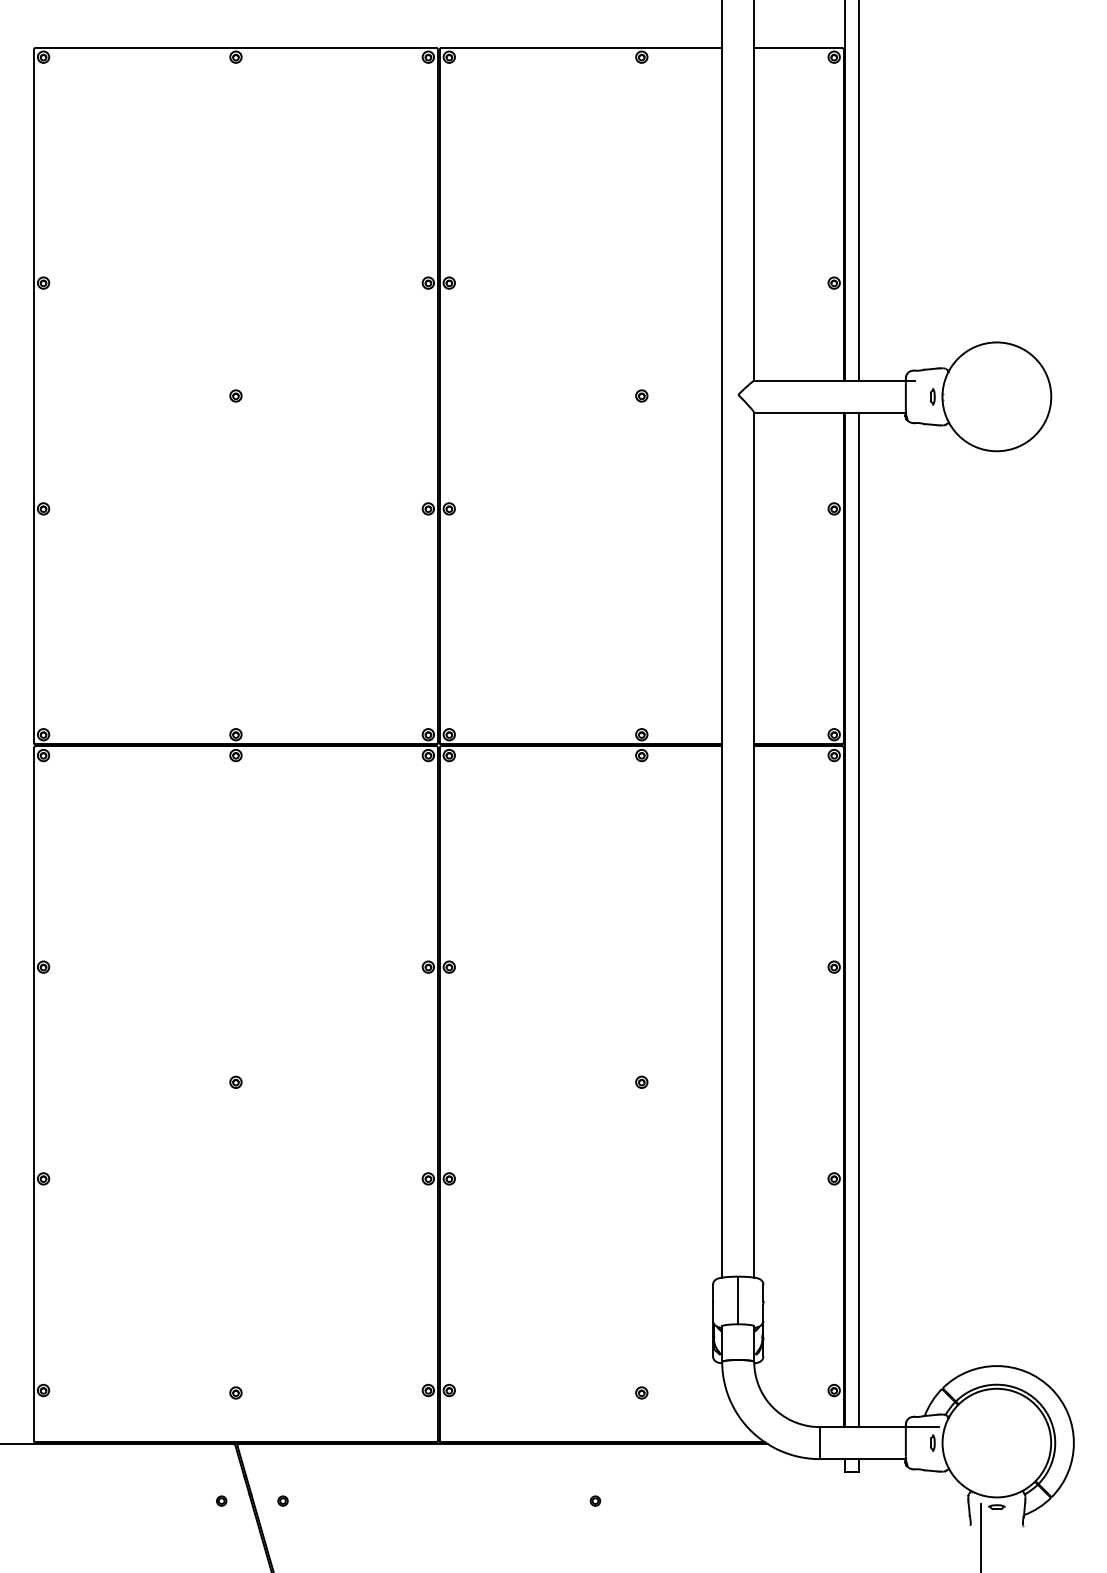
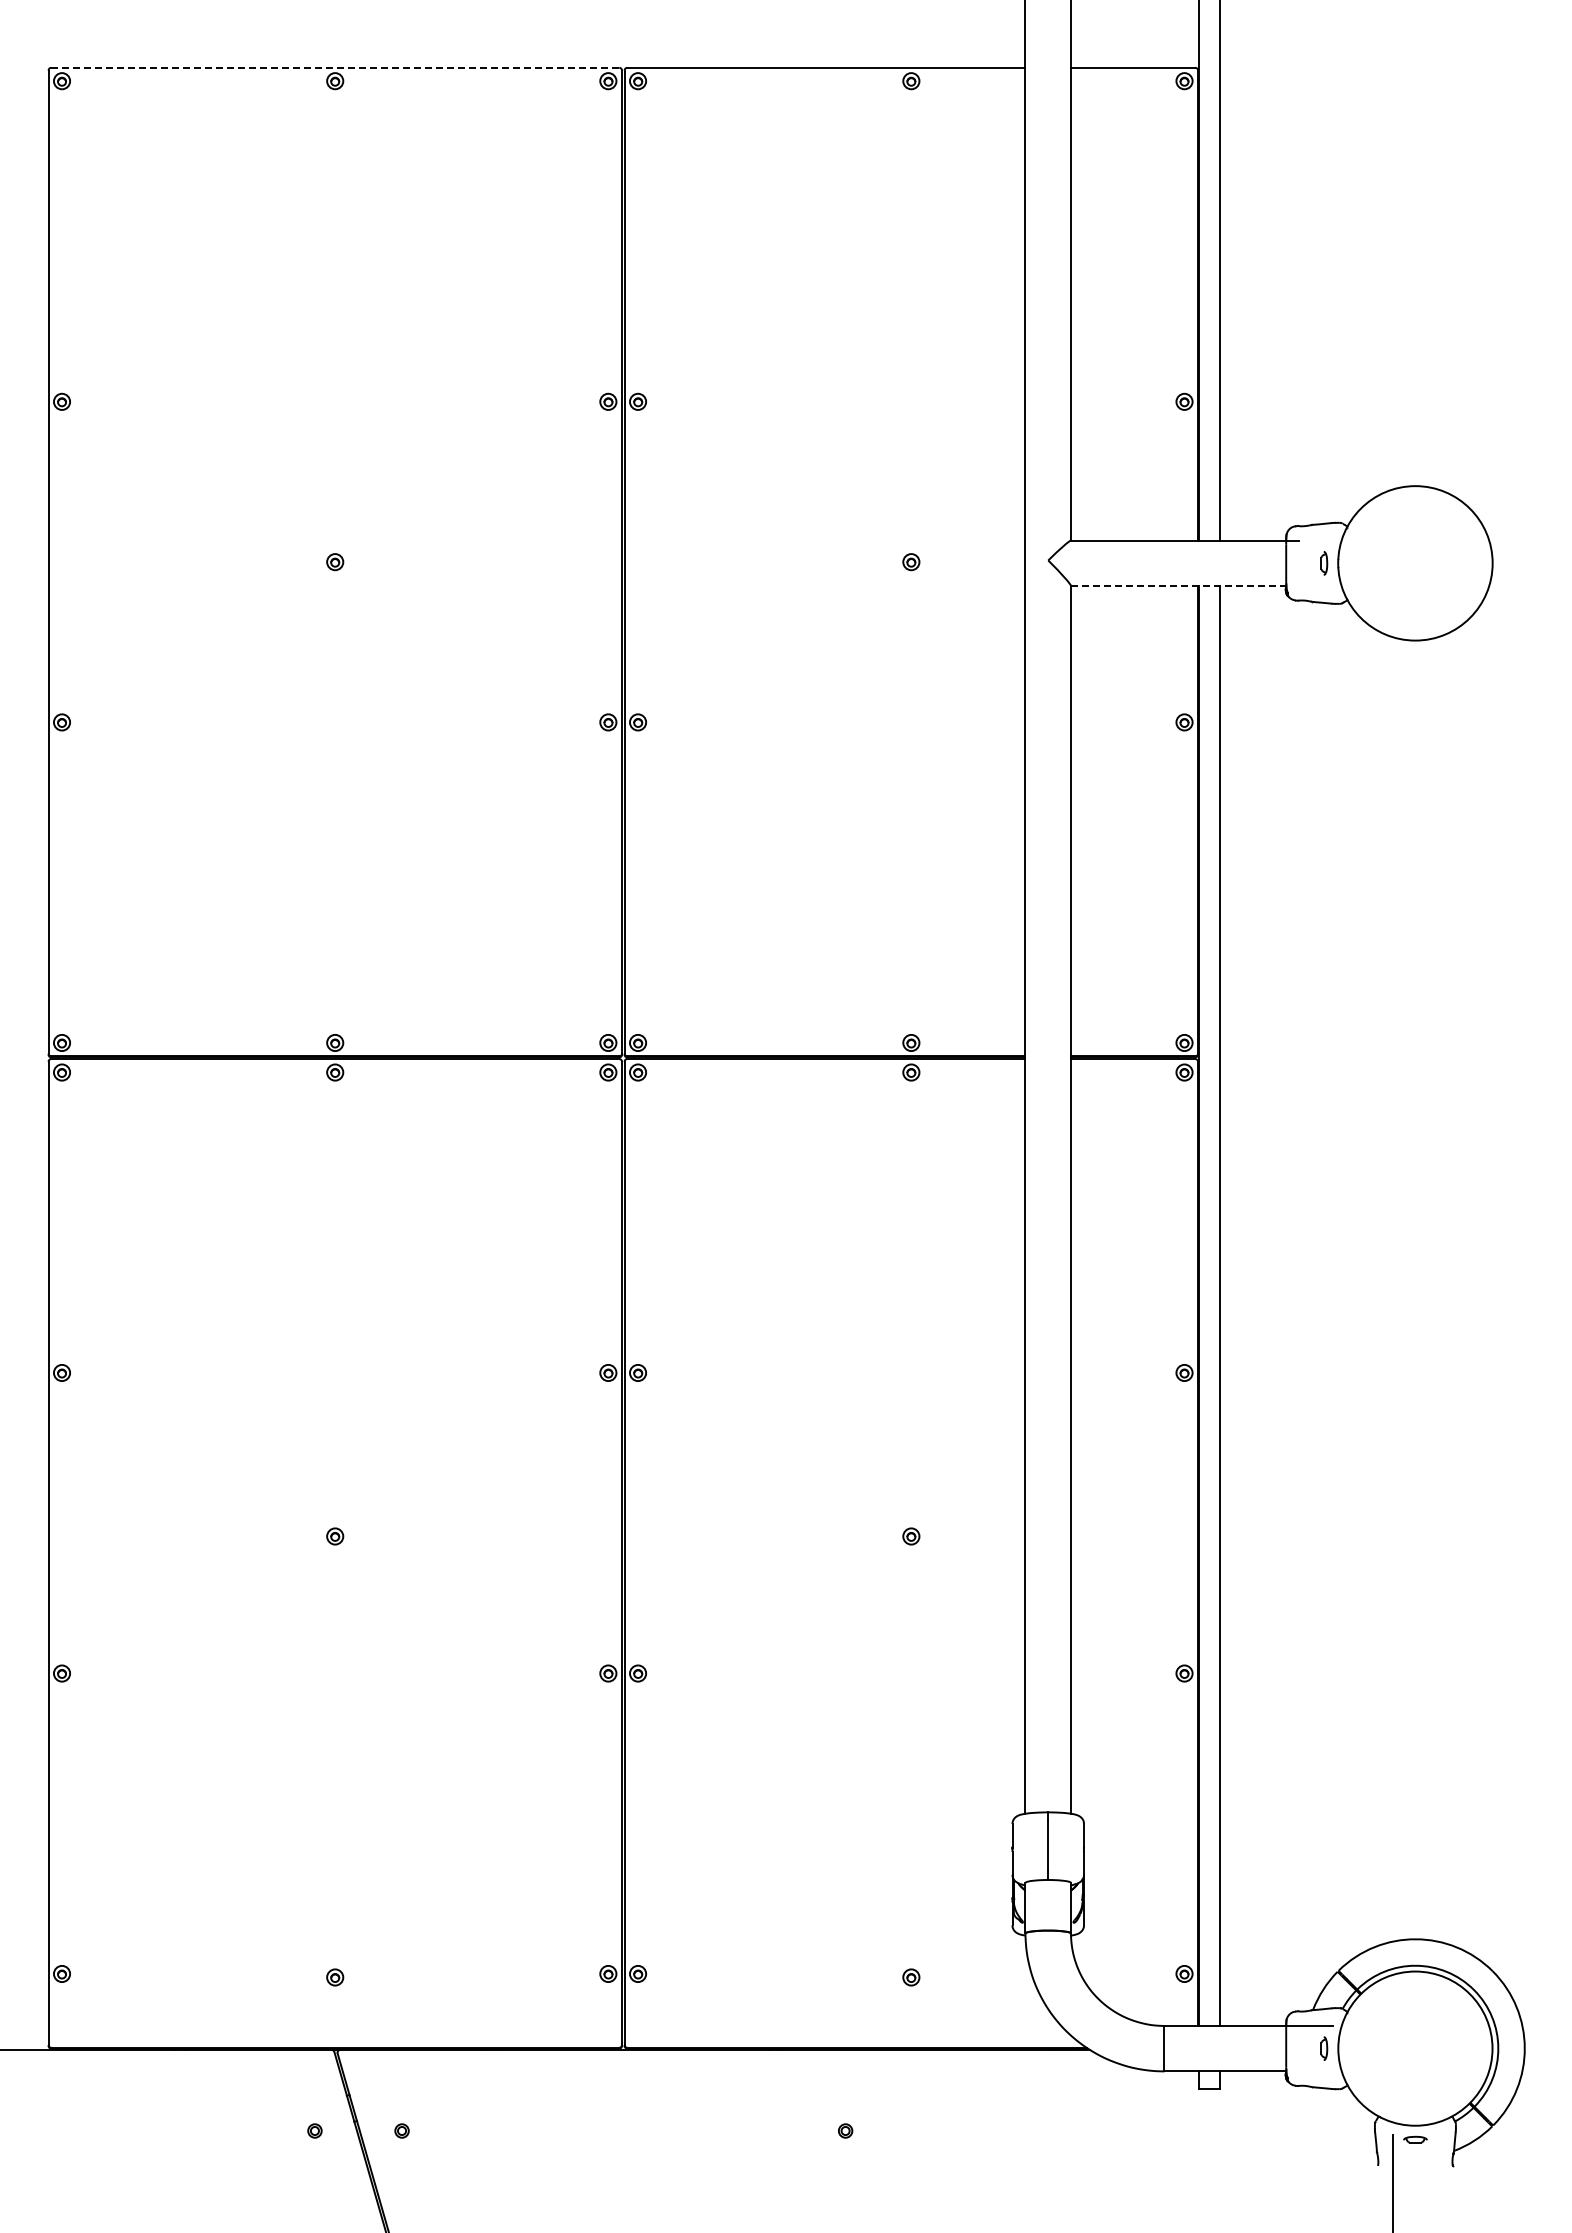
line: (236, 47) -> (335, 67), solid -> dashed
line: (829, 413) -> (1178, 586), solid -> dashed

